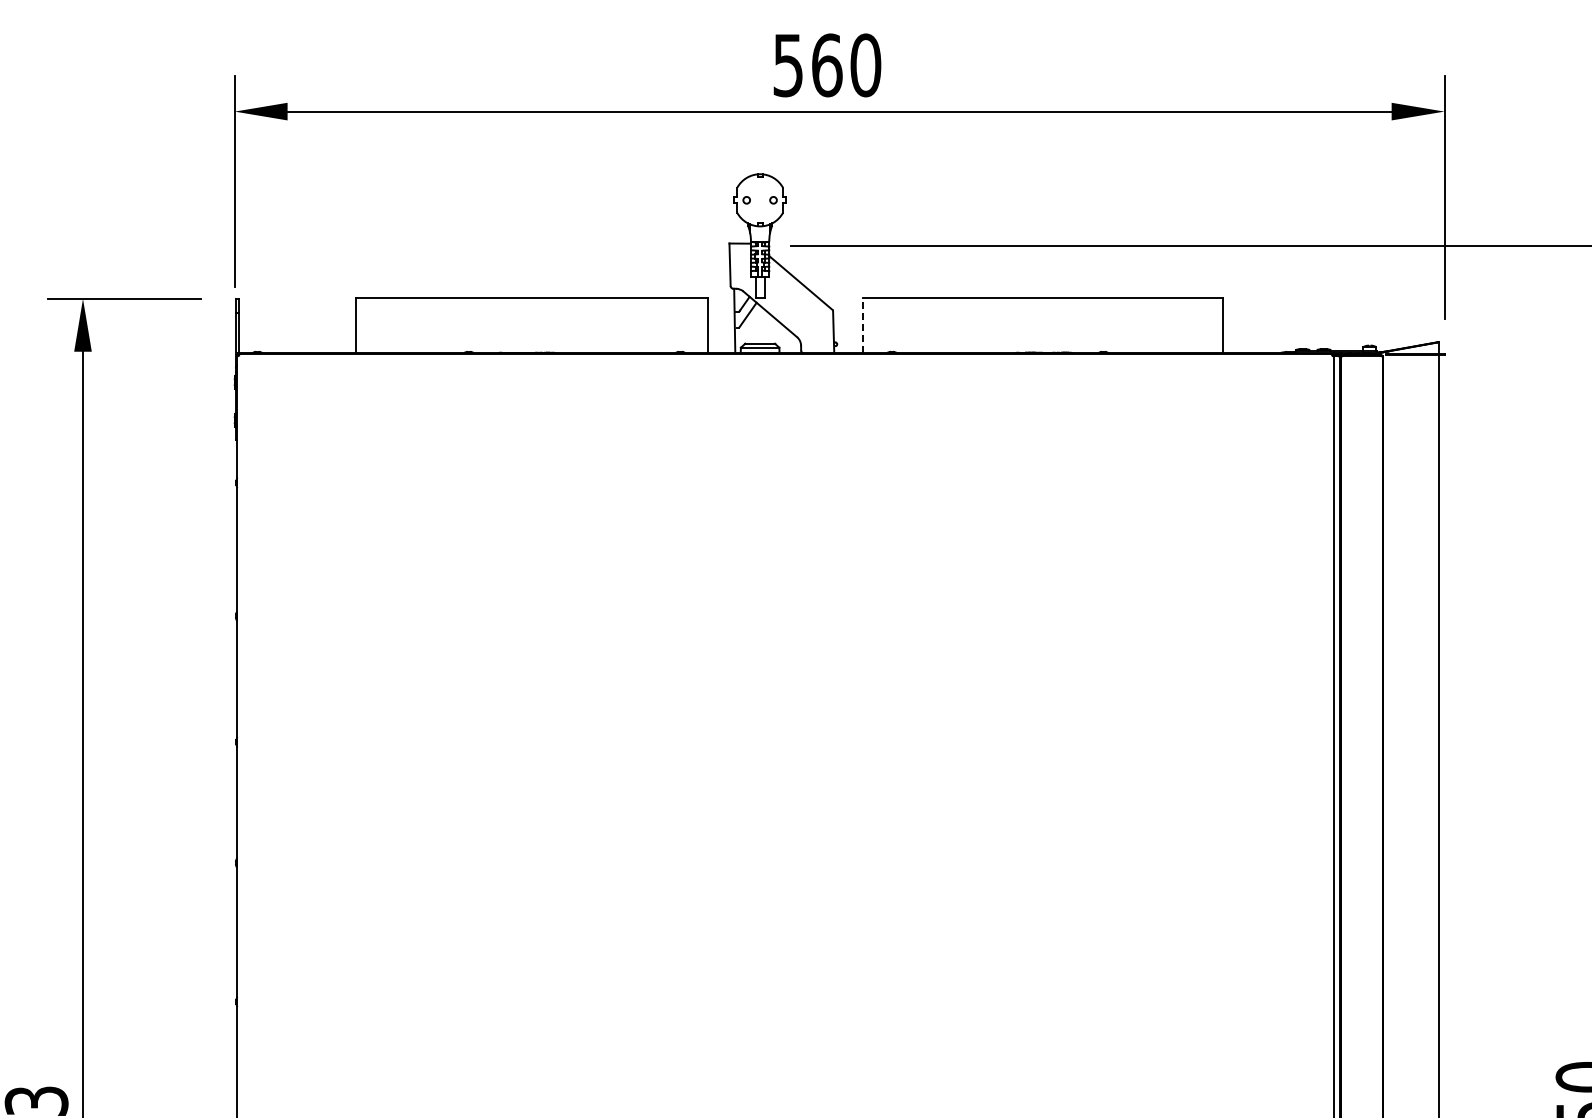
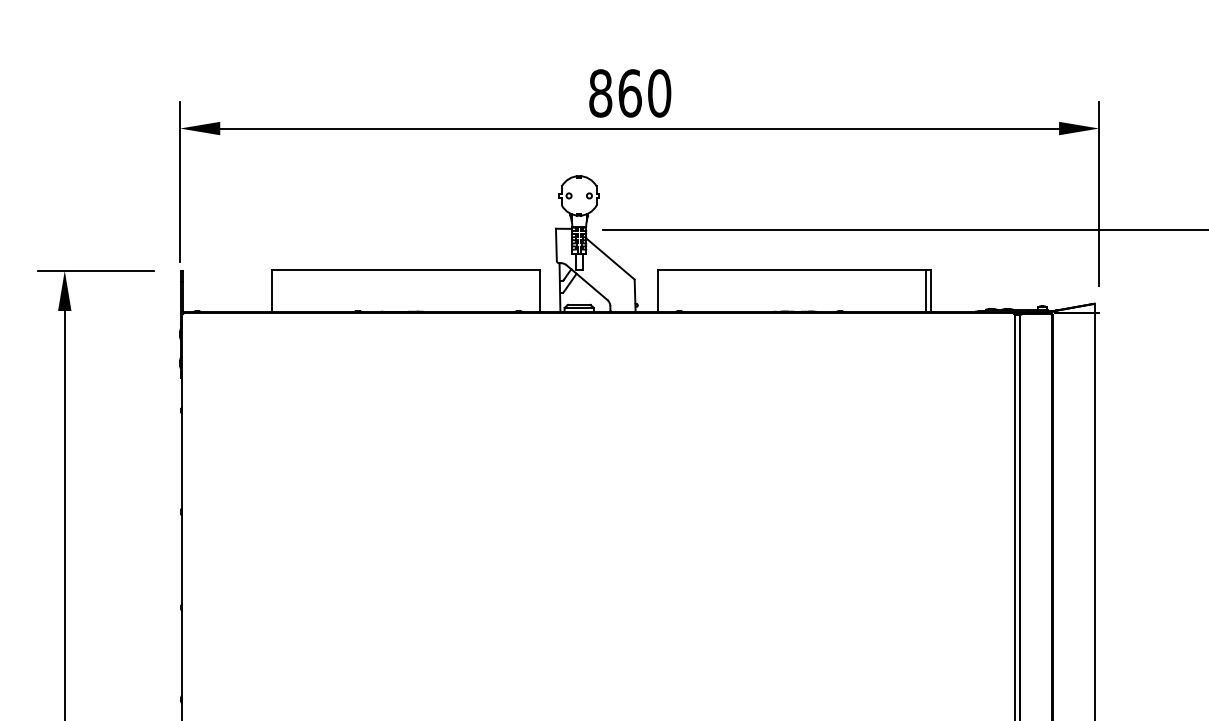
text: (788, 65) -> (600, 93), 560 -> 860
line: (863, 325) -> (657, 291), dashed -> solid
line: (1215, 325) -> (925, 291), added

